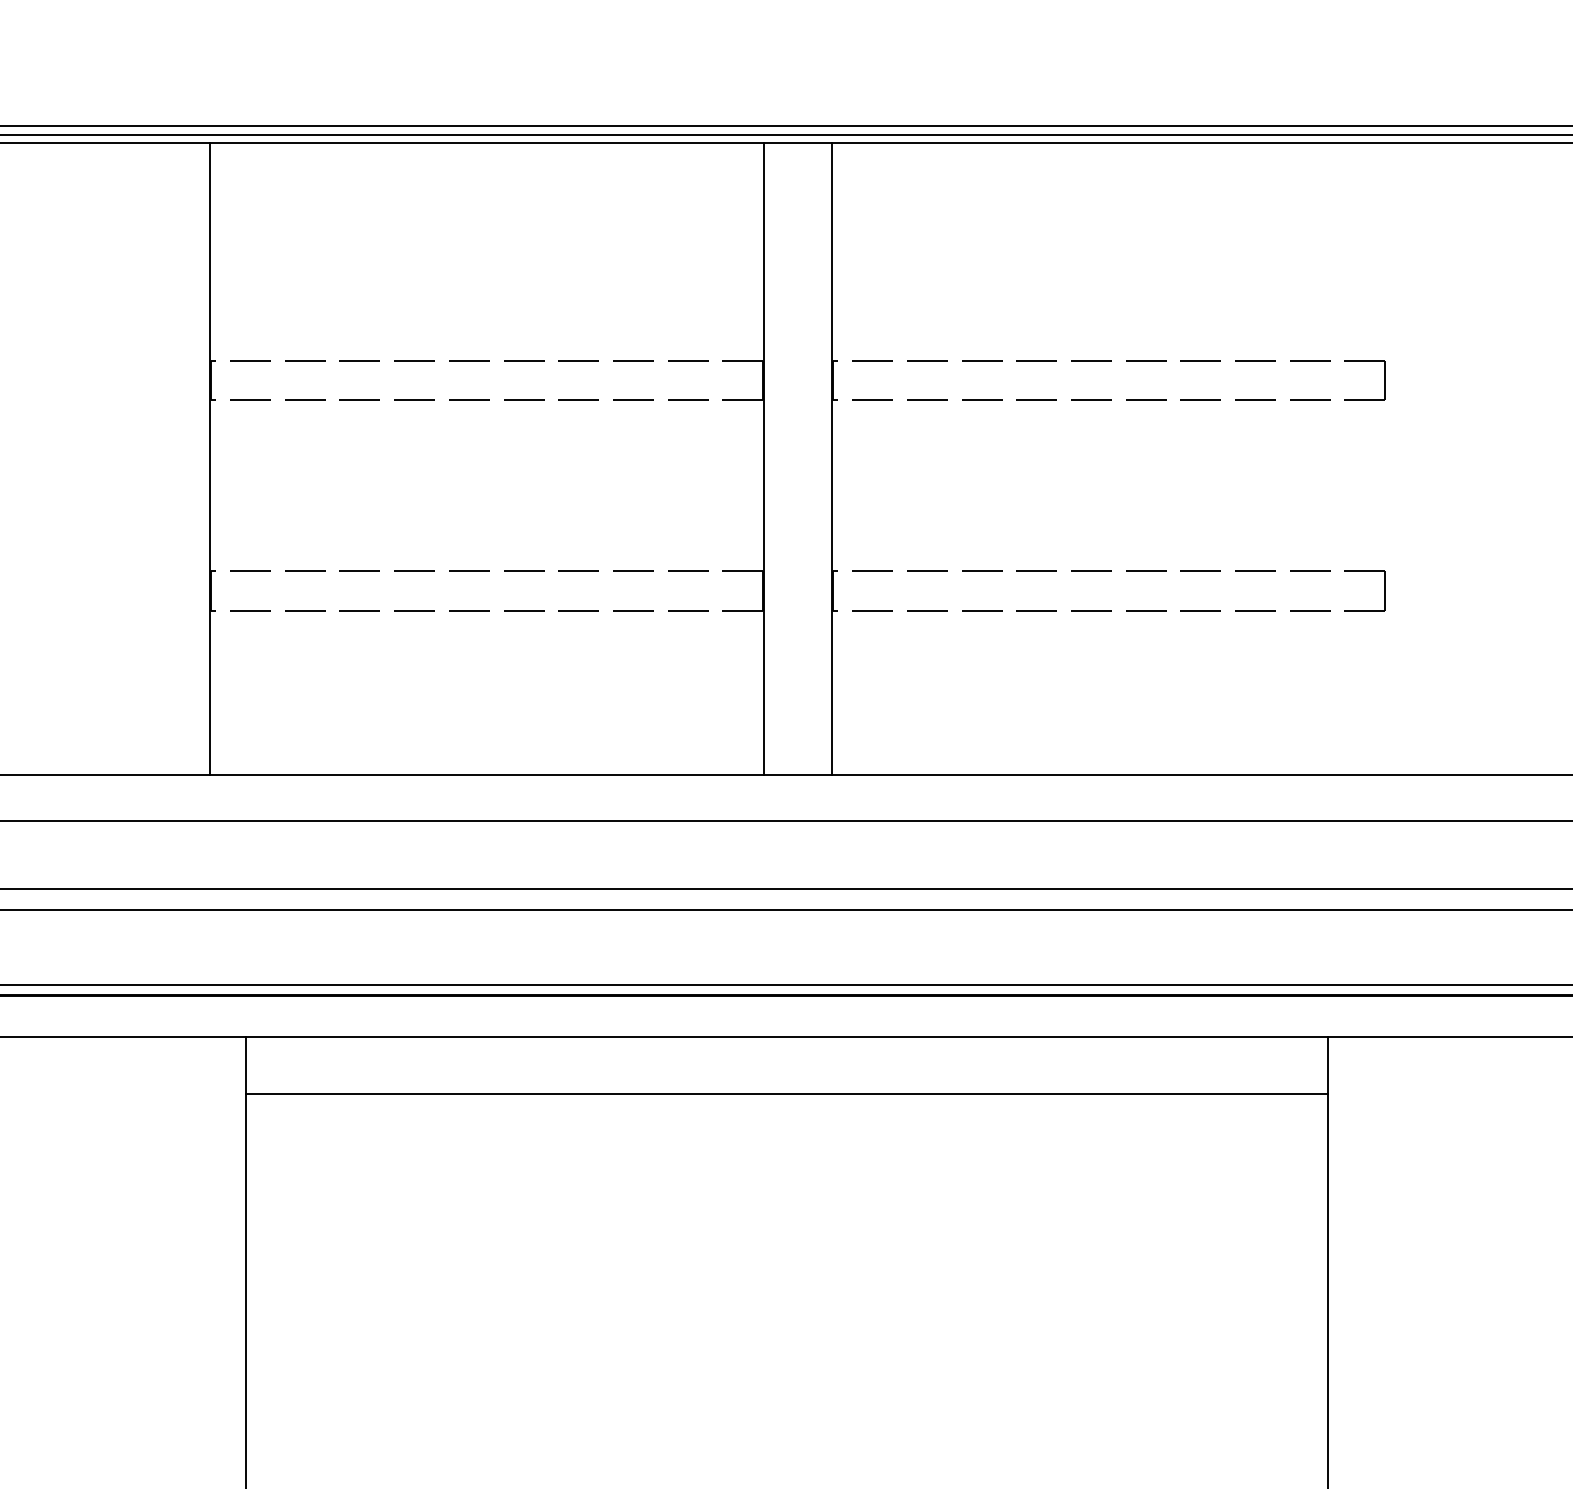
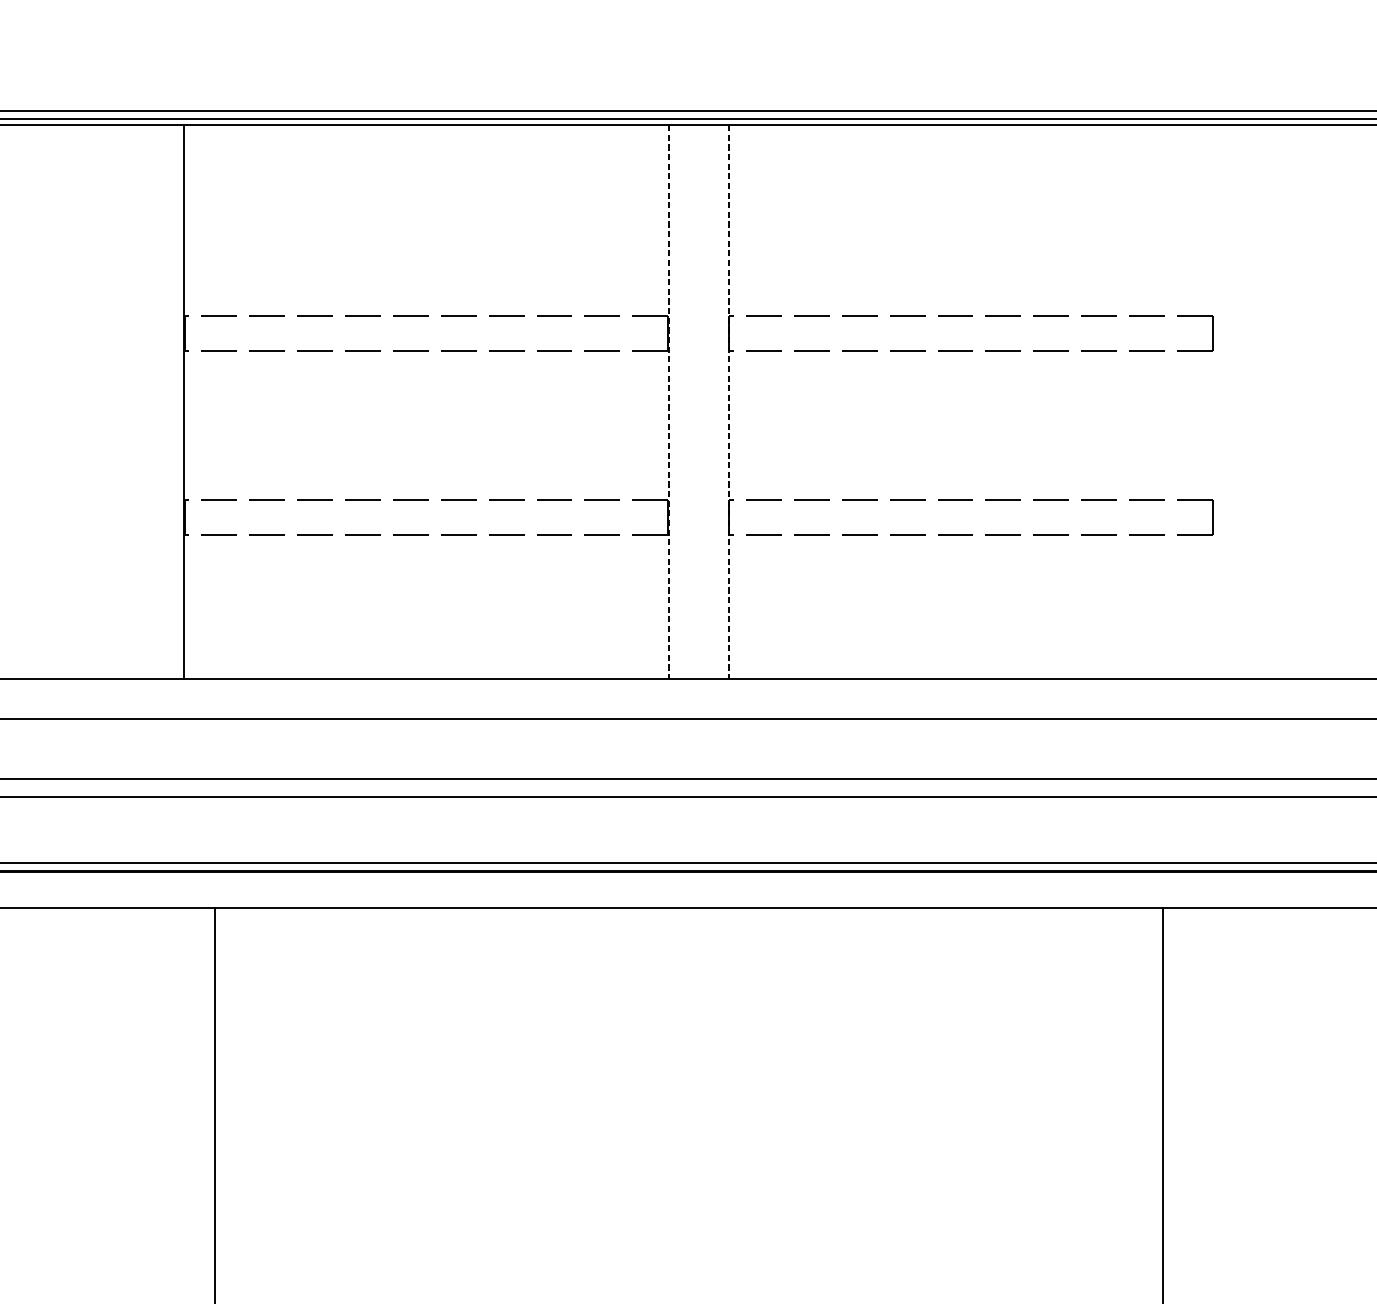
line: (763, 459) -> (668, 402), solid -> dashed
line: (832, 459) -> (728, 402), solid -> dashed
line: (787, 1094) -> (689, 958), removed

